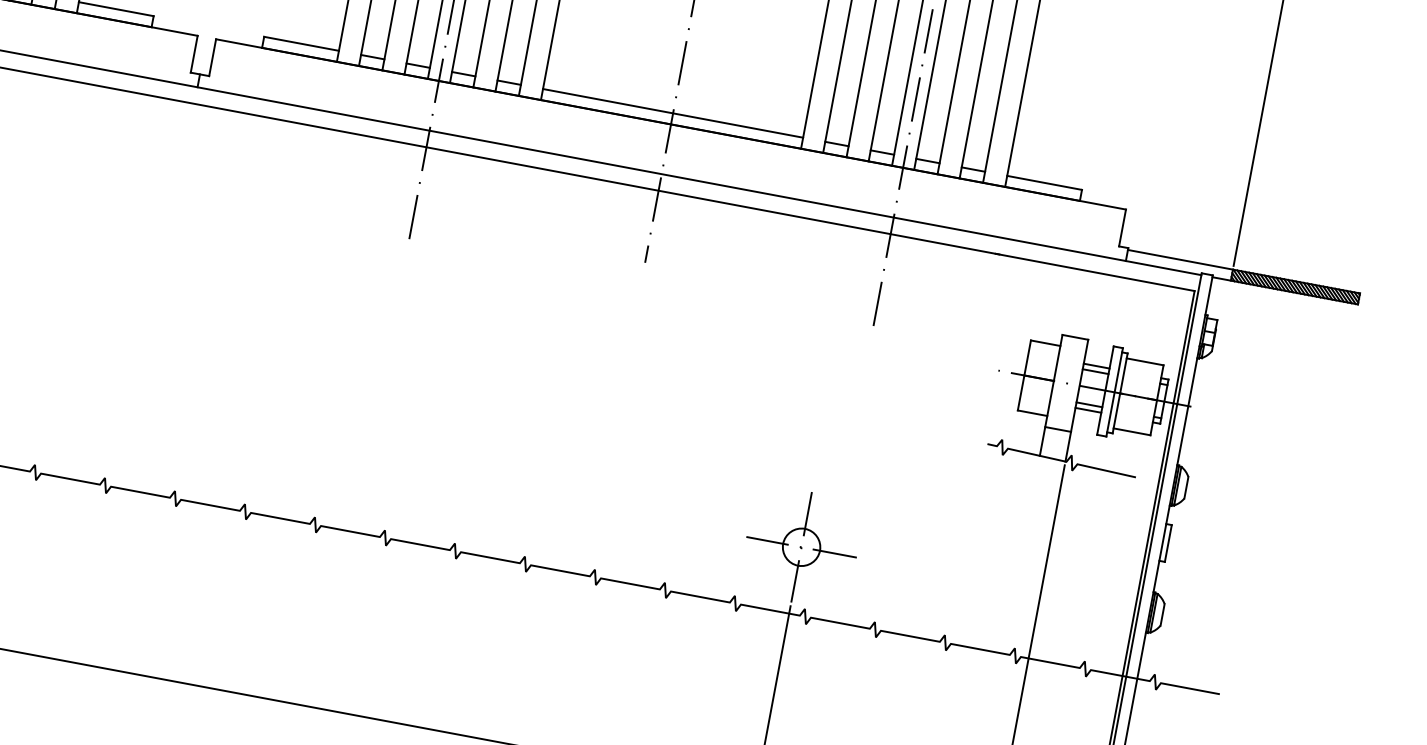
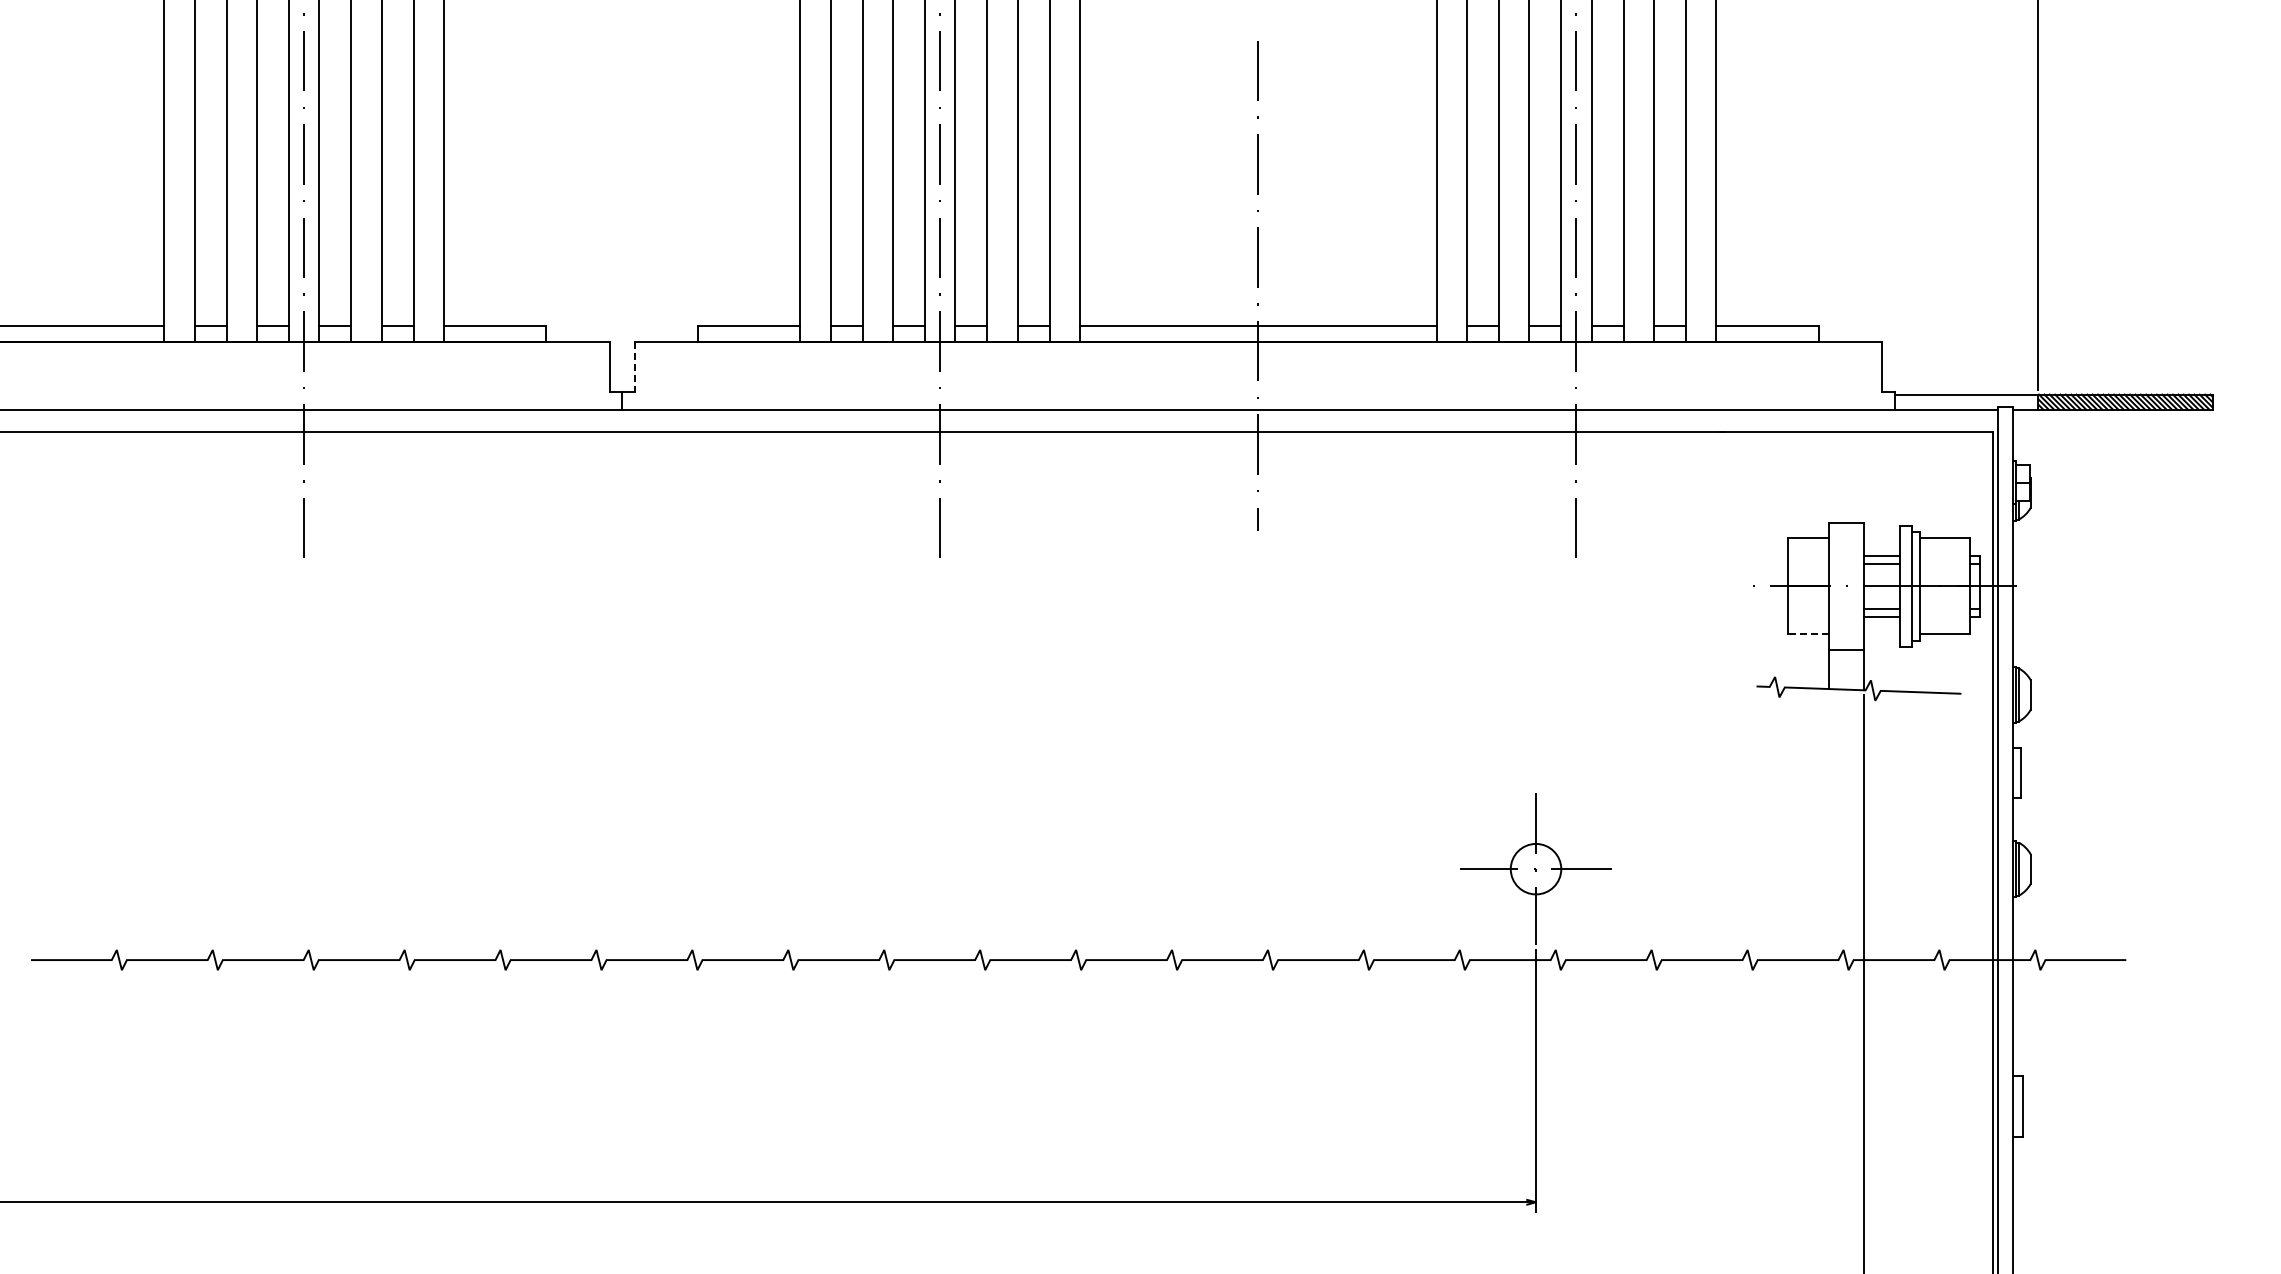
line: (212, 58) -> (634, 367), solid -> dashed
line: (1032, 413) -> (1808, 634), solid -> dashed

